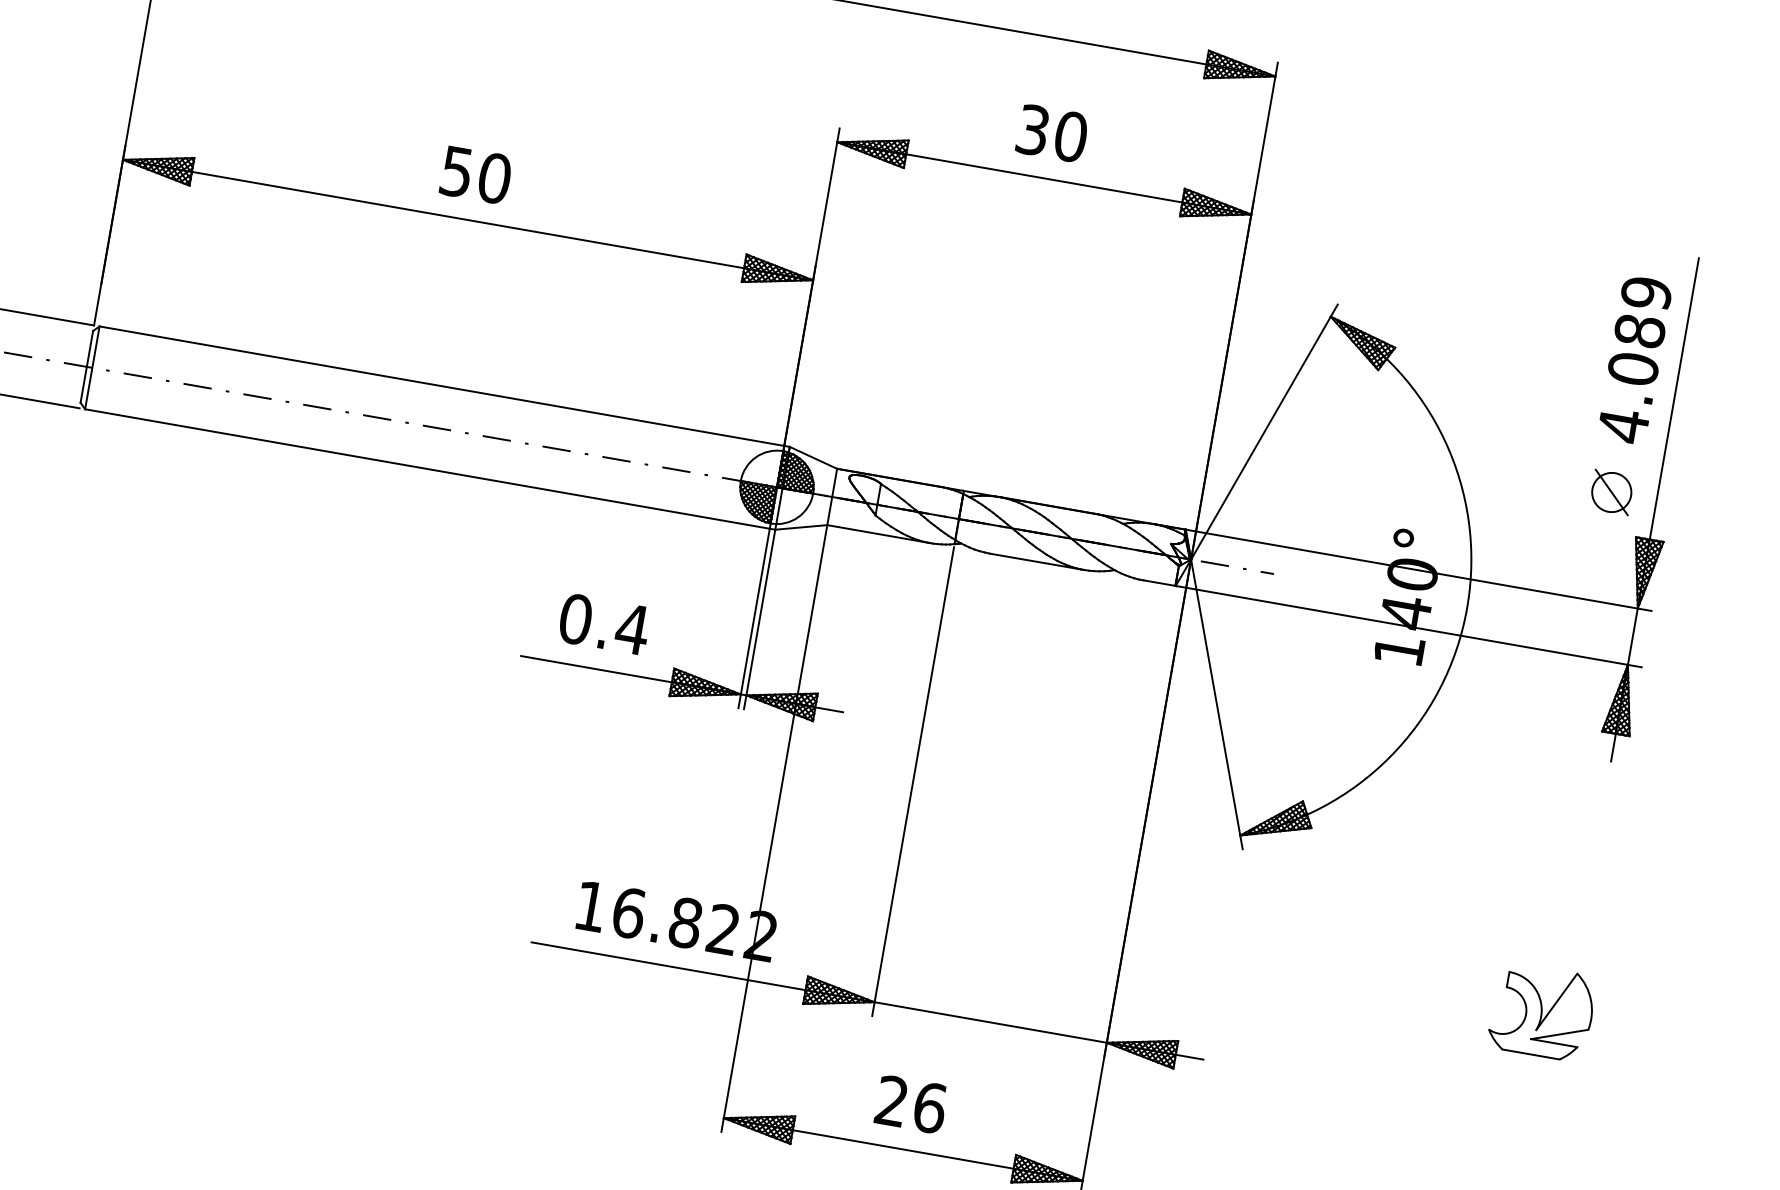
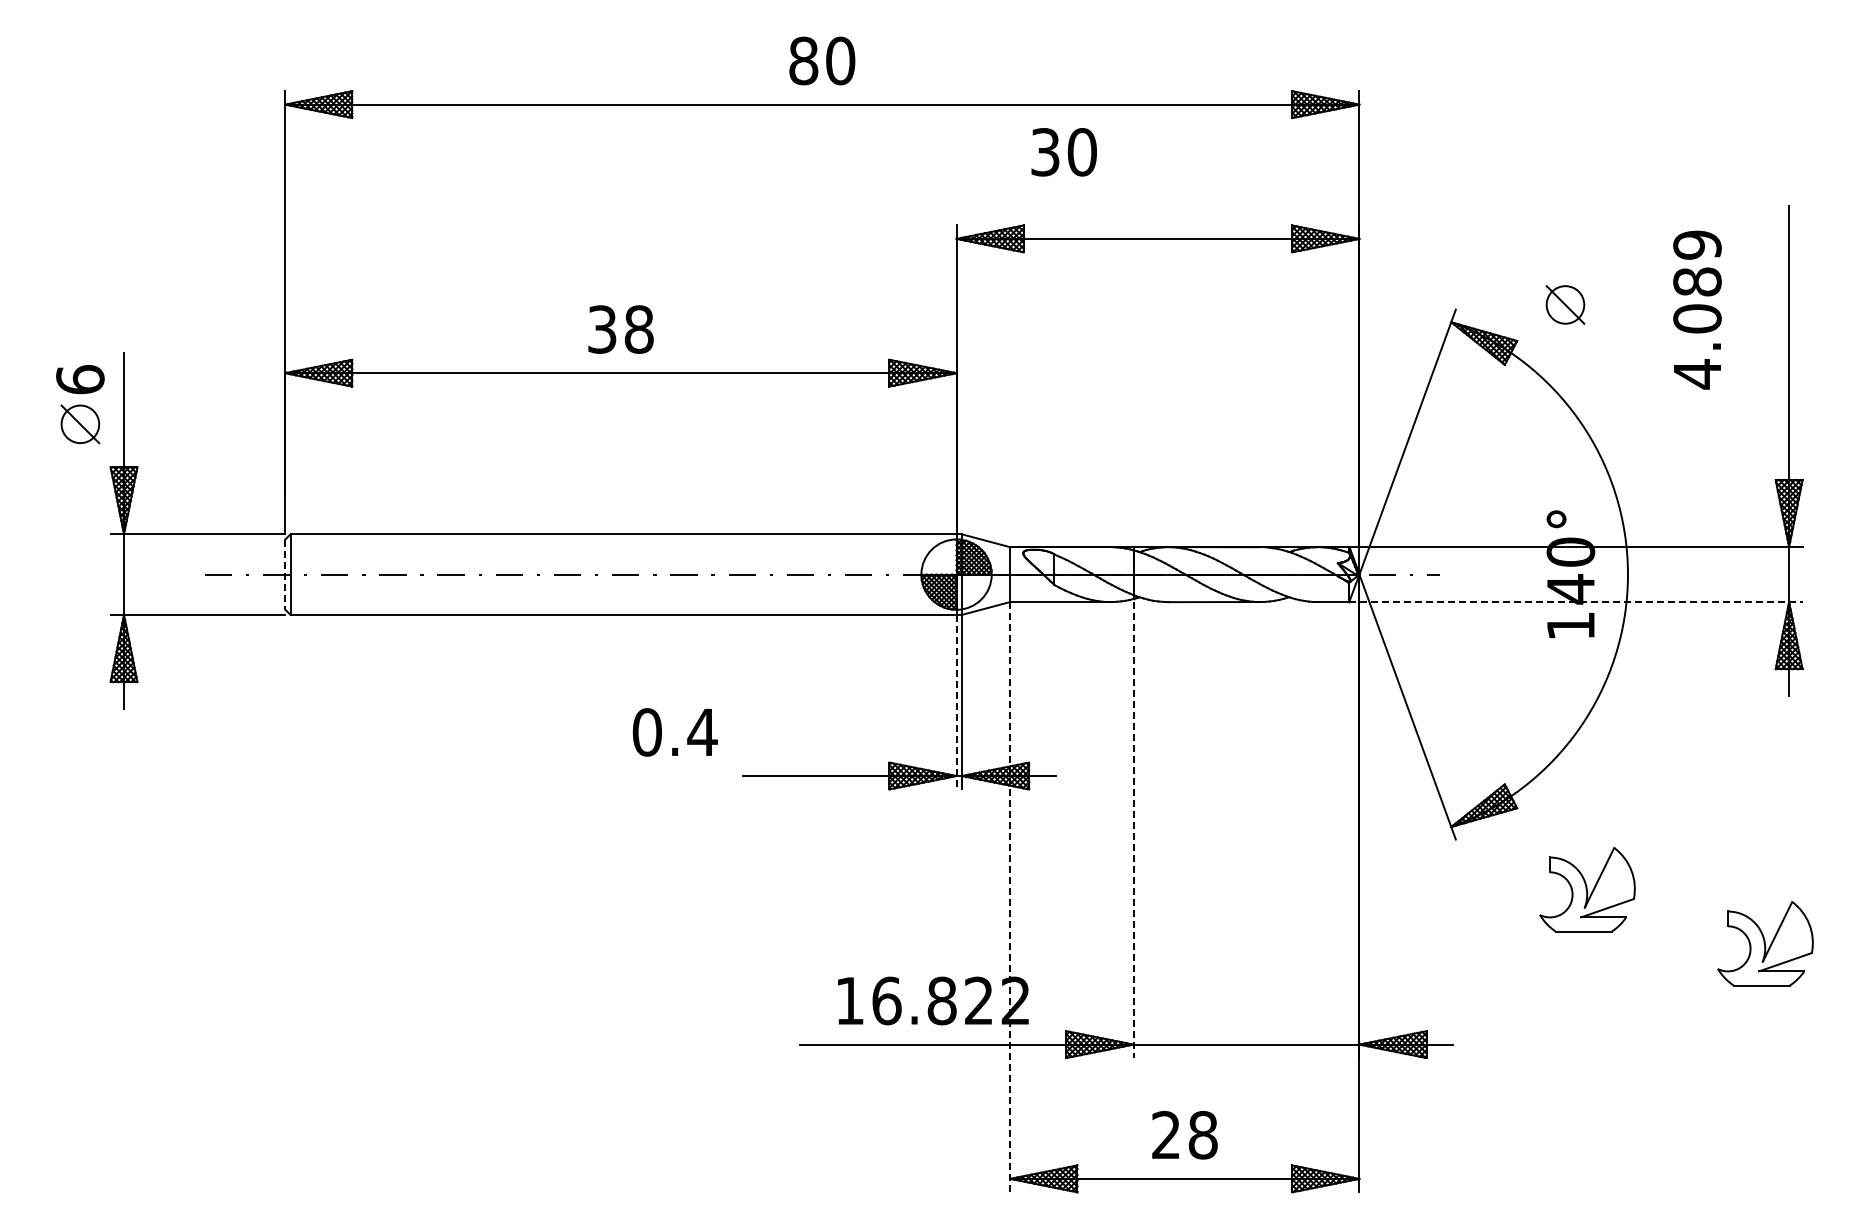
text: (1051, 133) -> (1063, 152), moved
text: (476, 175) -> (621, 329), 50 -> 38
text: (1635, 359) -> (1697, 309), moved
line: (87, 366) -> (285, 574), solid -> dashed
part: (1611, 492) -> (1565, 304), moved
line: (754, 618) -> (956, 702), solid -> dashed
text: (603, 624) -> (674, 732), moved
line: (1409, 627) -> (1576, 602), solid -> dashed
line: (912, 782) -> (1133, 830), solid -> dashed
line: (774, 828) -> (1010, 897), solid -> dashed
part: (1369, 924) -> (1587, 889), added
text: (930, 1108) -> (1203, 1135), 26 -> 28

